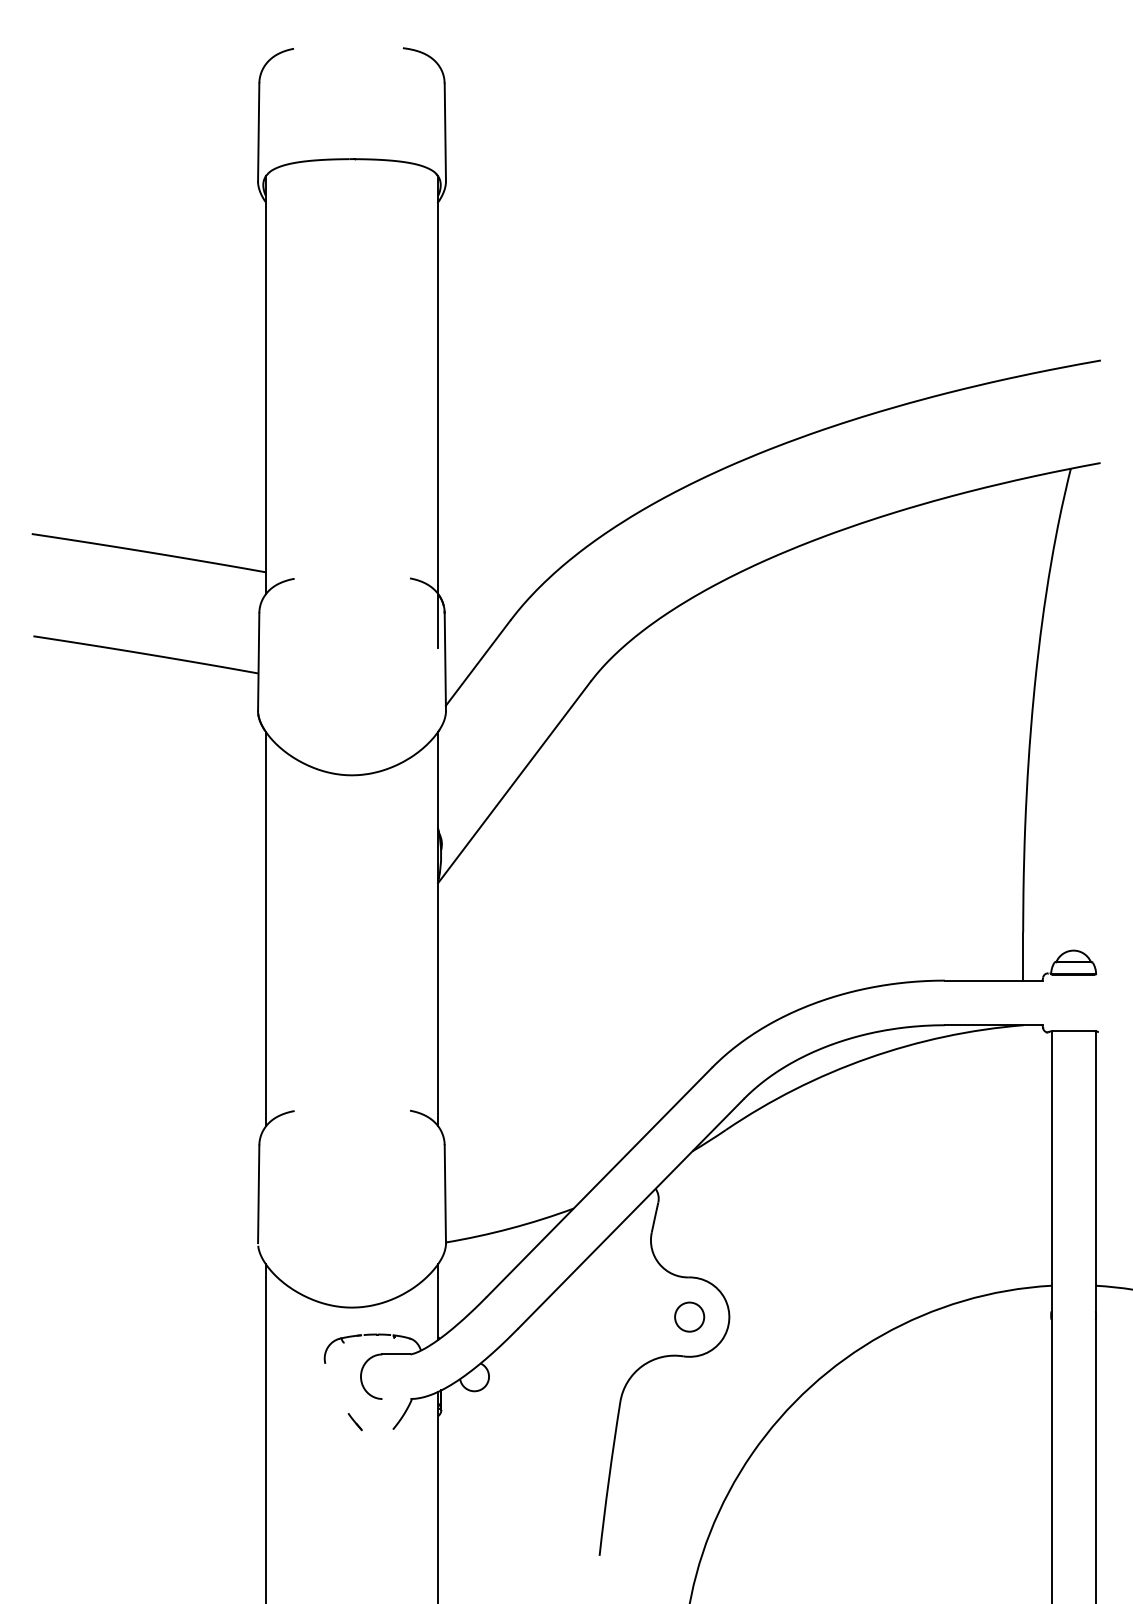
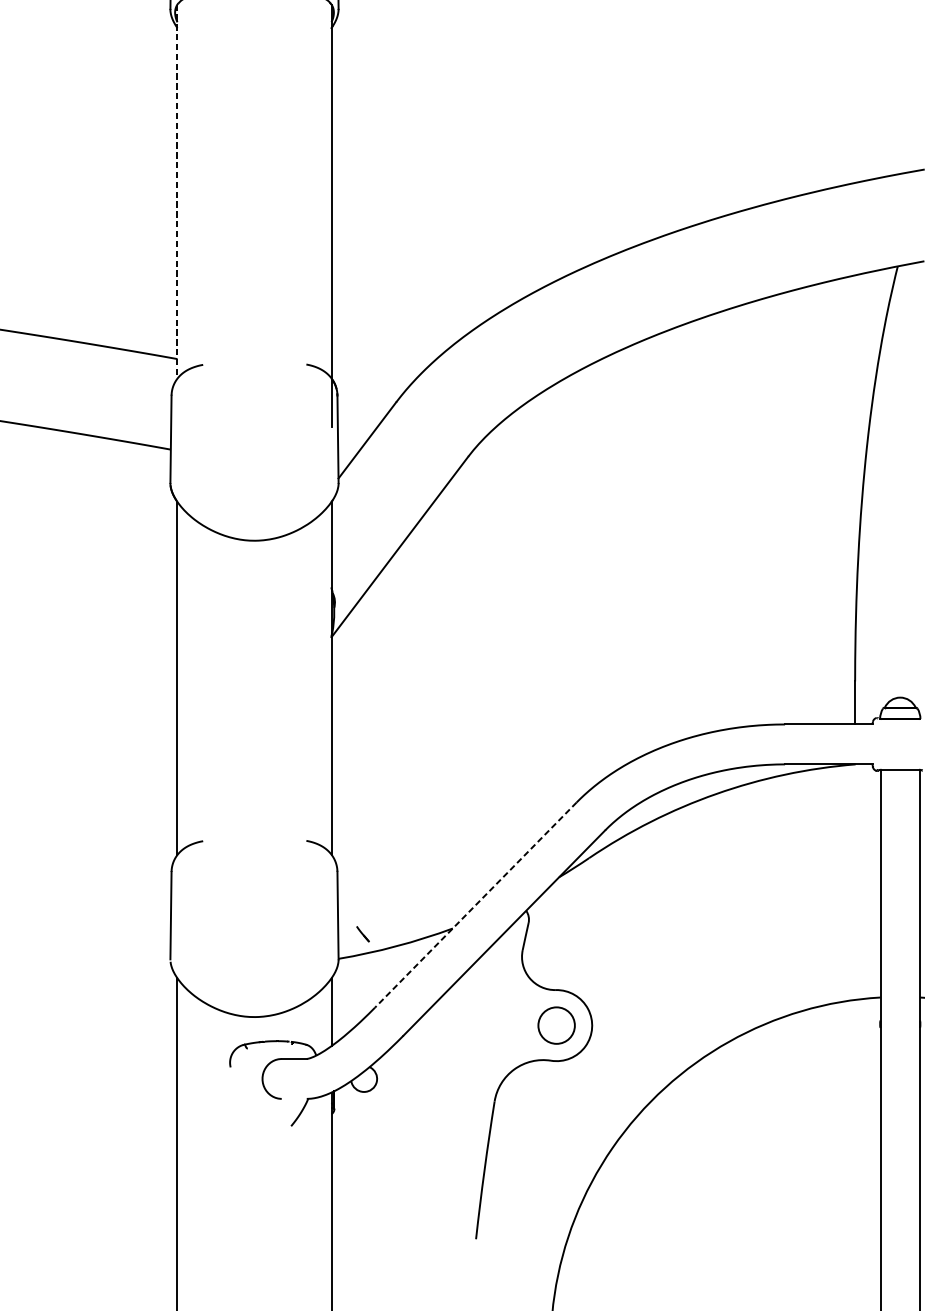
line: (265, 385) -> (177, 191), solid -> dashed
line: (599, 1182) -> (475, 905), solid -> dashed
circle: (689, 1316) -> (556, 1025), size x1.4
line: (354, 1422) -> (362, 934), moved

